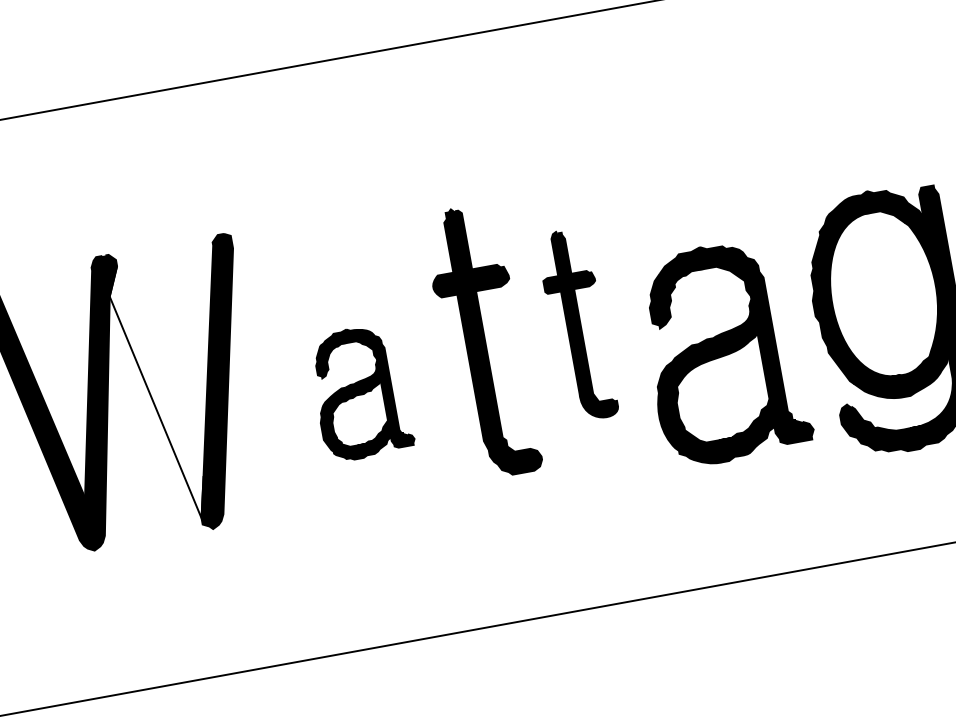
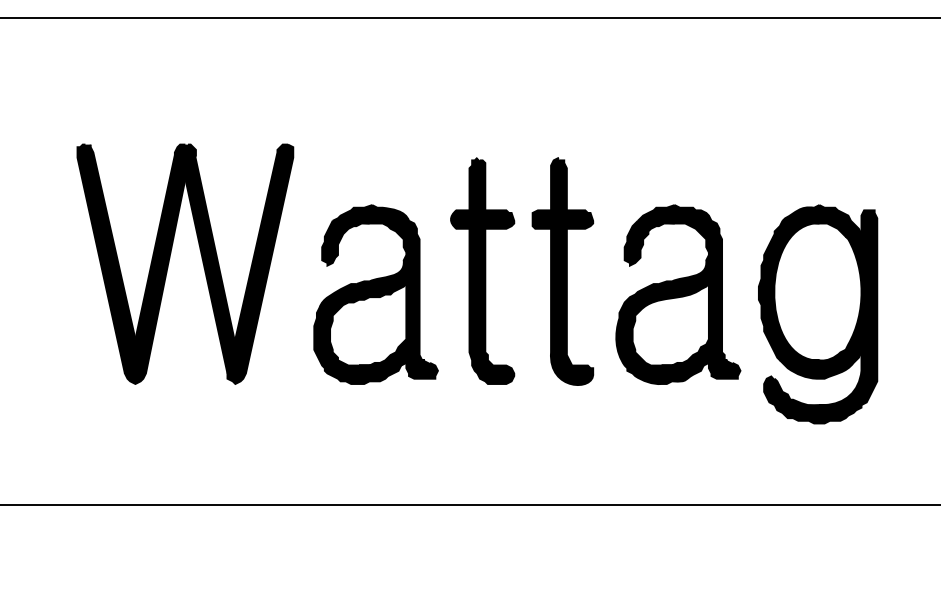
part: (576, 325) -> (562, 271), size x1.43
part: (723, 352) -> (678, 294), moved
fill: (157, 392) -> (210, 264), added
part: (360, 392) -> (375, 294), size x1.67

